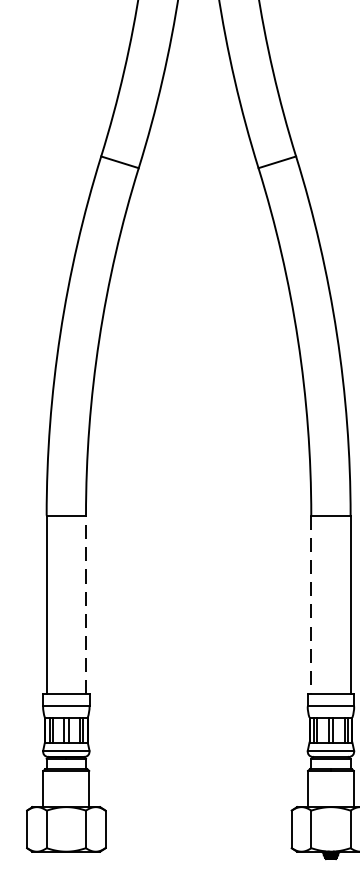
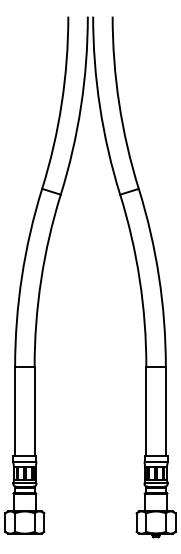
line: (85, 603) -> (34, 410), dashed -> solid
line: (311, 605) -> (146, 411), dashed -> solid

